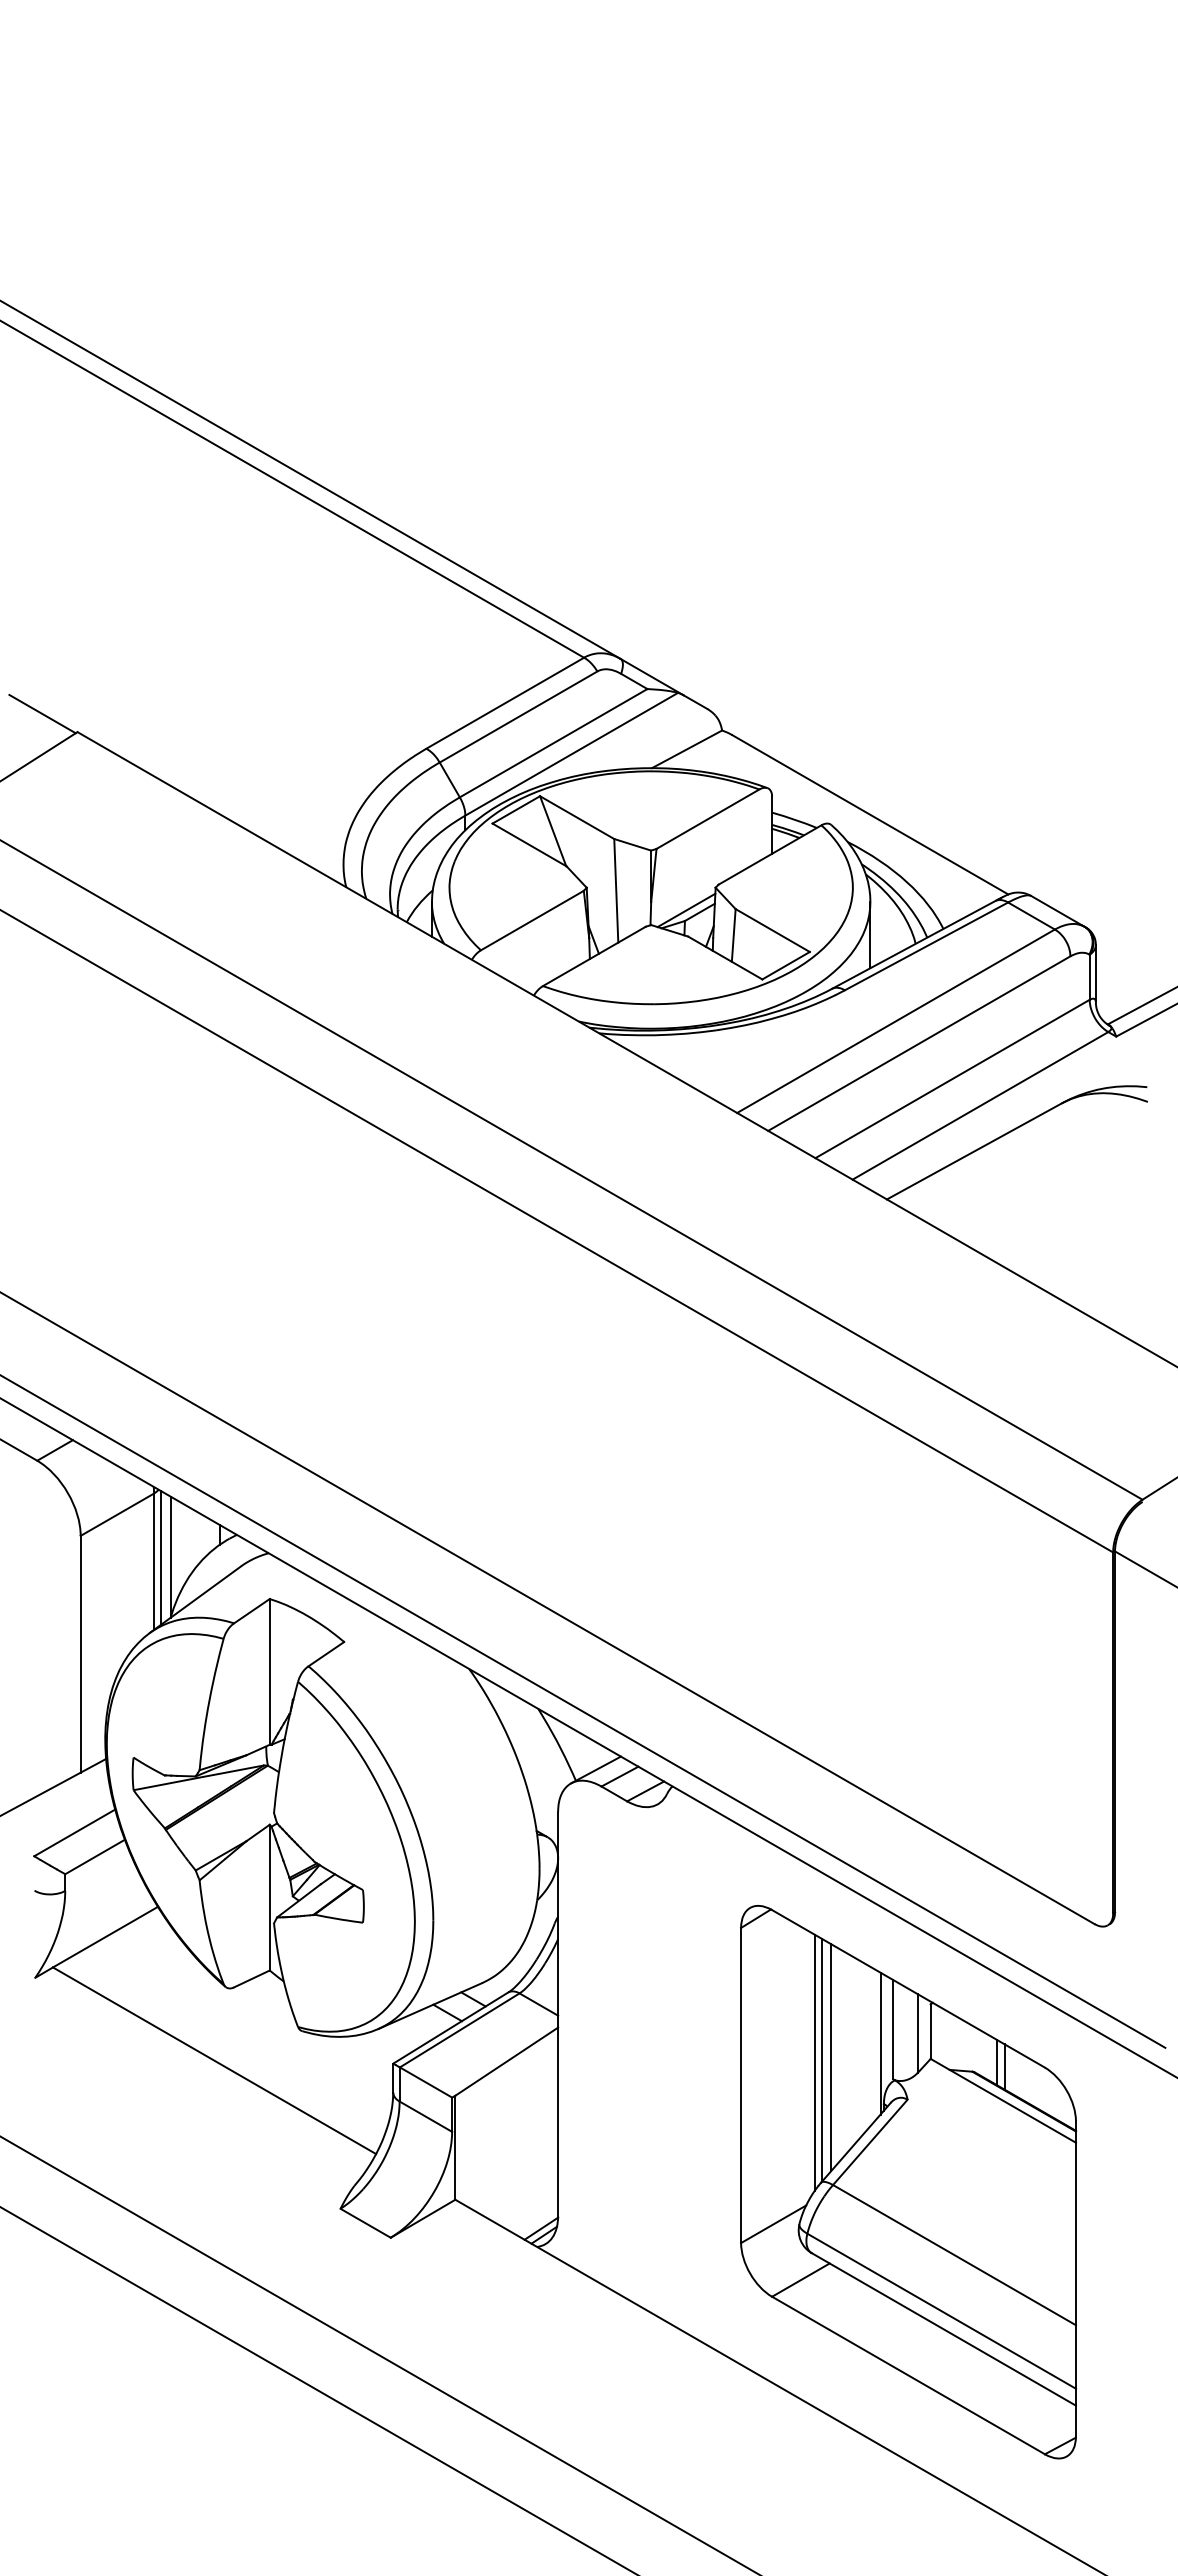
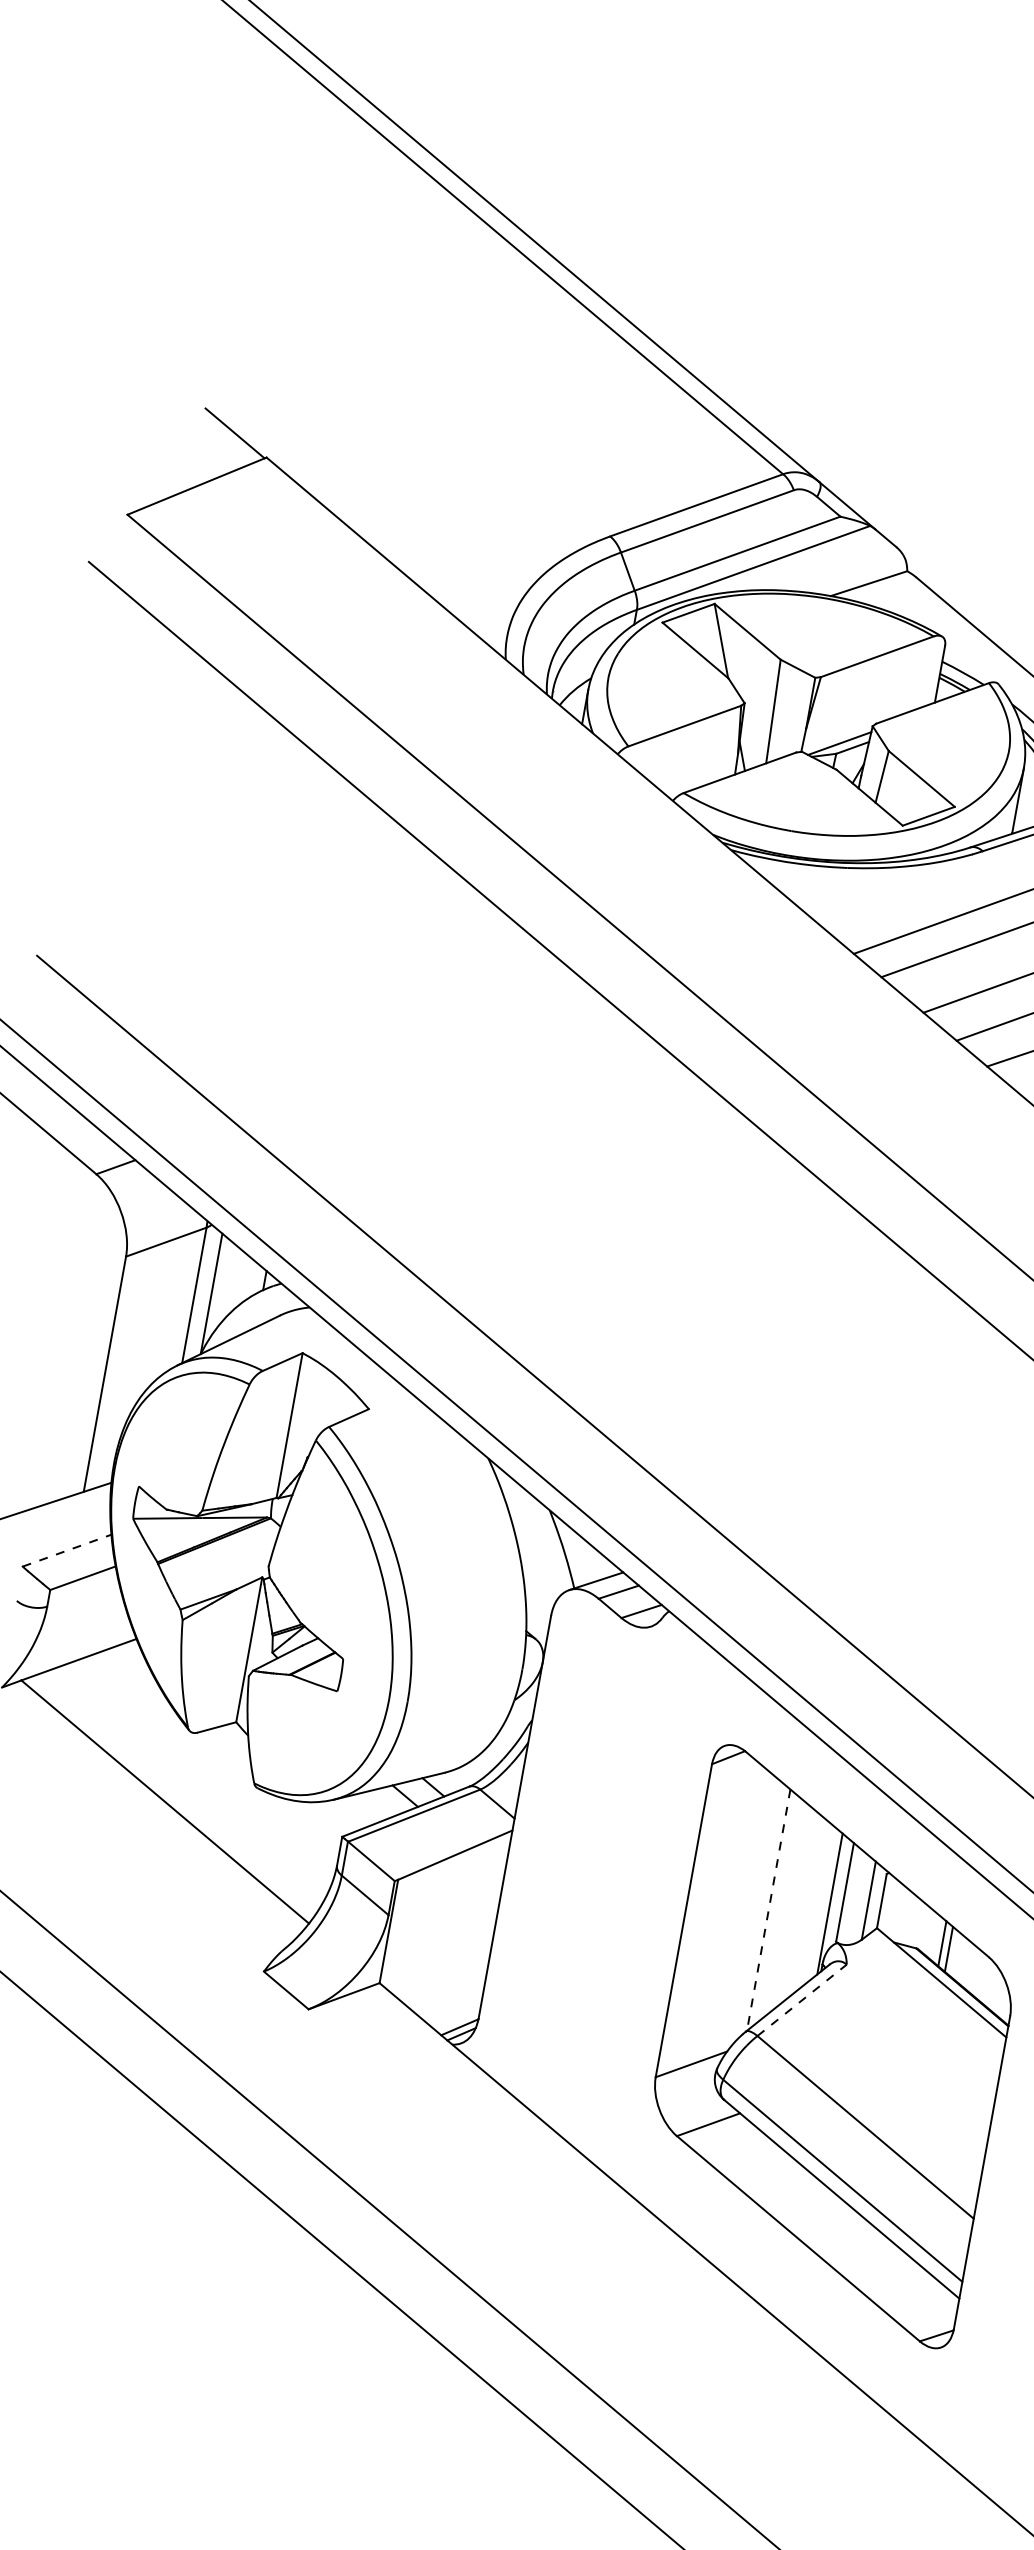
line: (161, 1557) -> (202, 1292), removed
line: (74, 1832) -> (66, 1550), solid -> dashed
line: (831, 2057) -> (778, 1909), removed
line: (821, 2060) -> (768, 1910), solid -> dashed
line: (814, 2062) -> (760, 1910), removed
line: (870, 2142) -> (802, 2000), solid -> dashed

